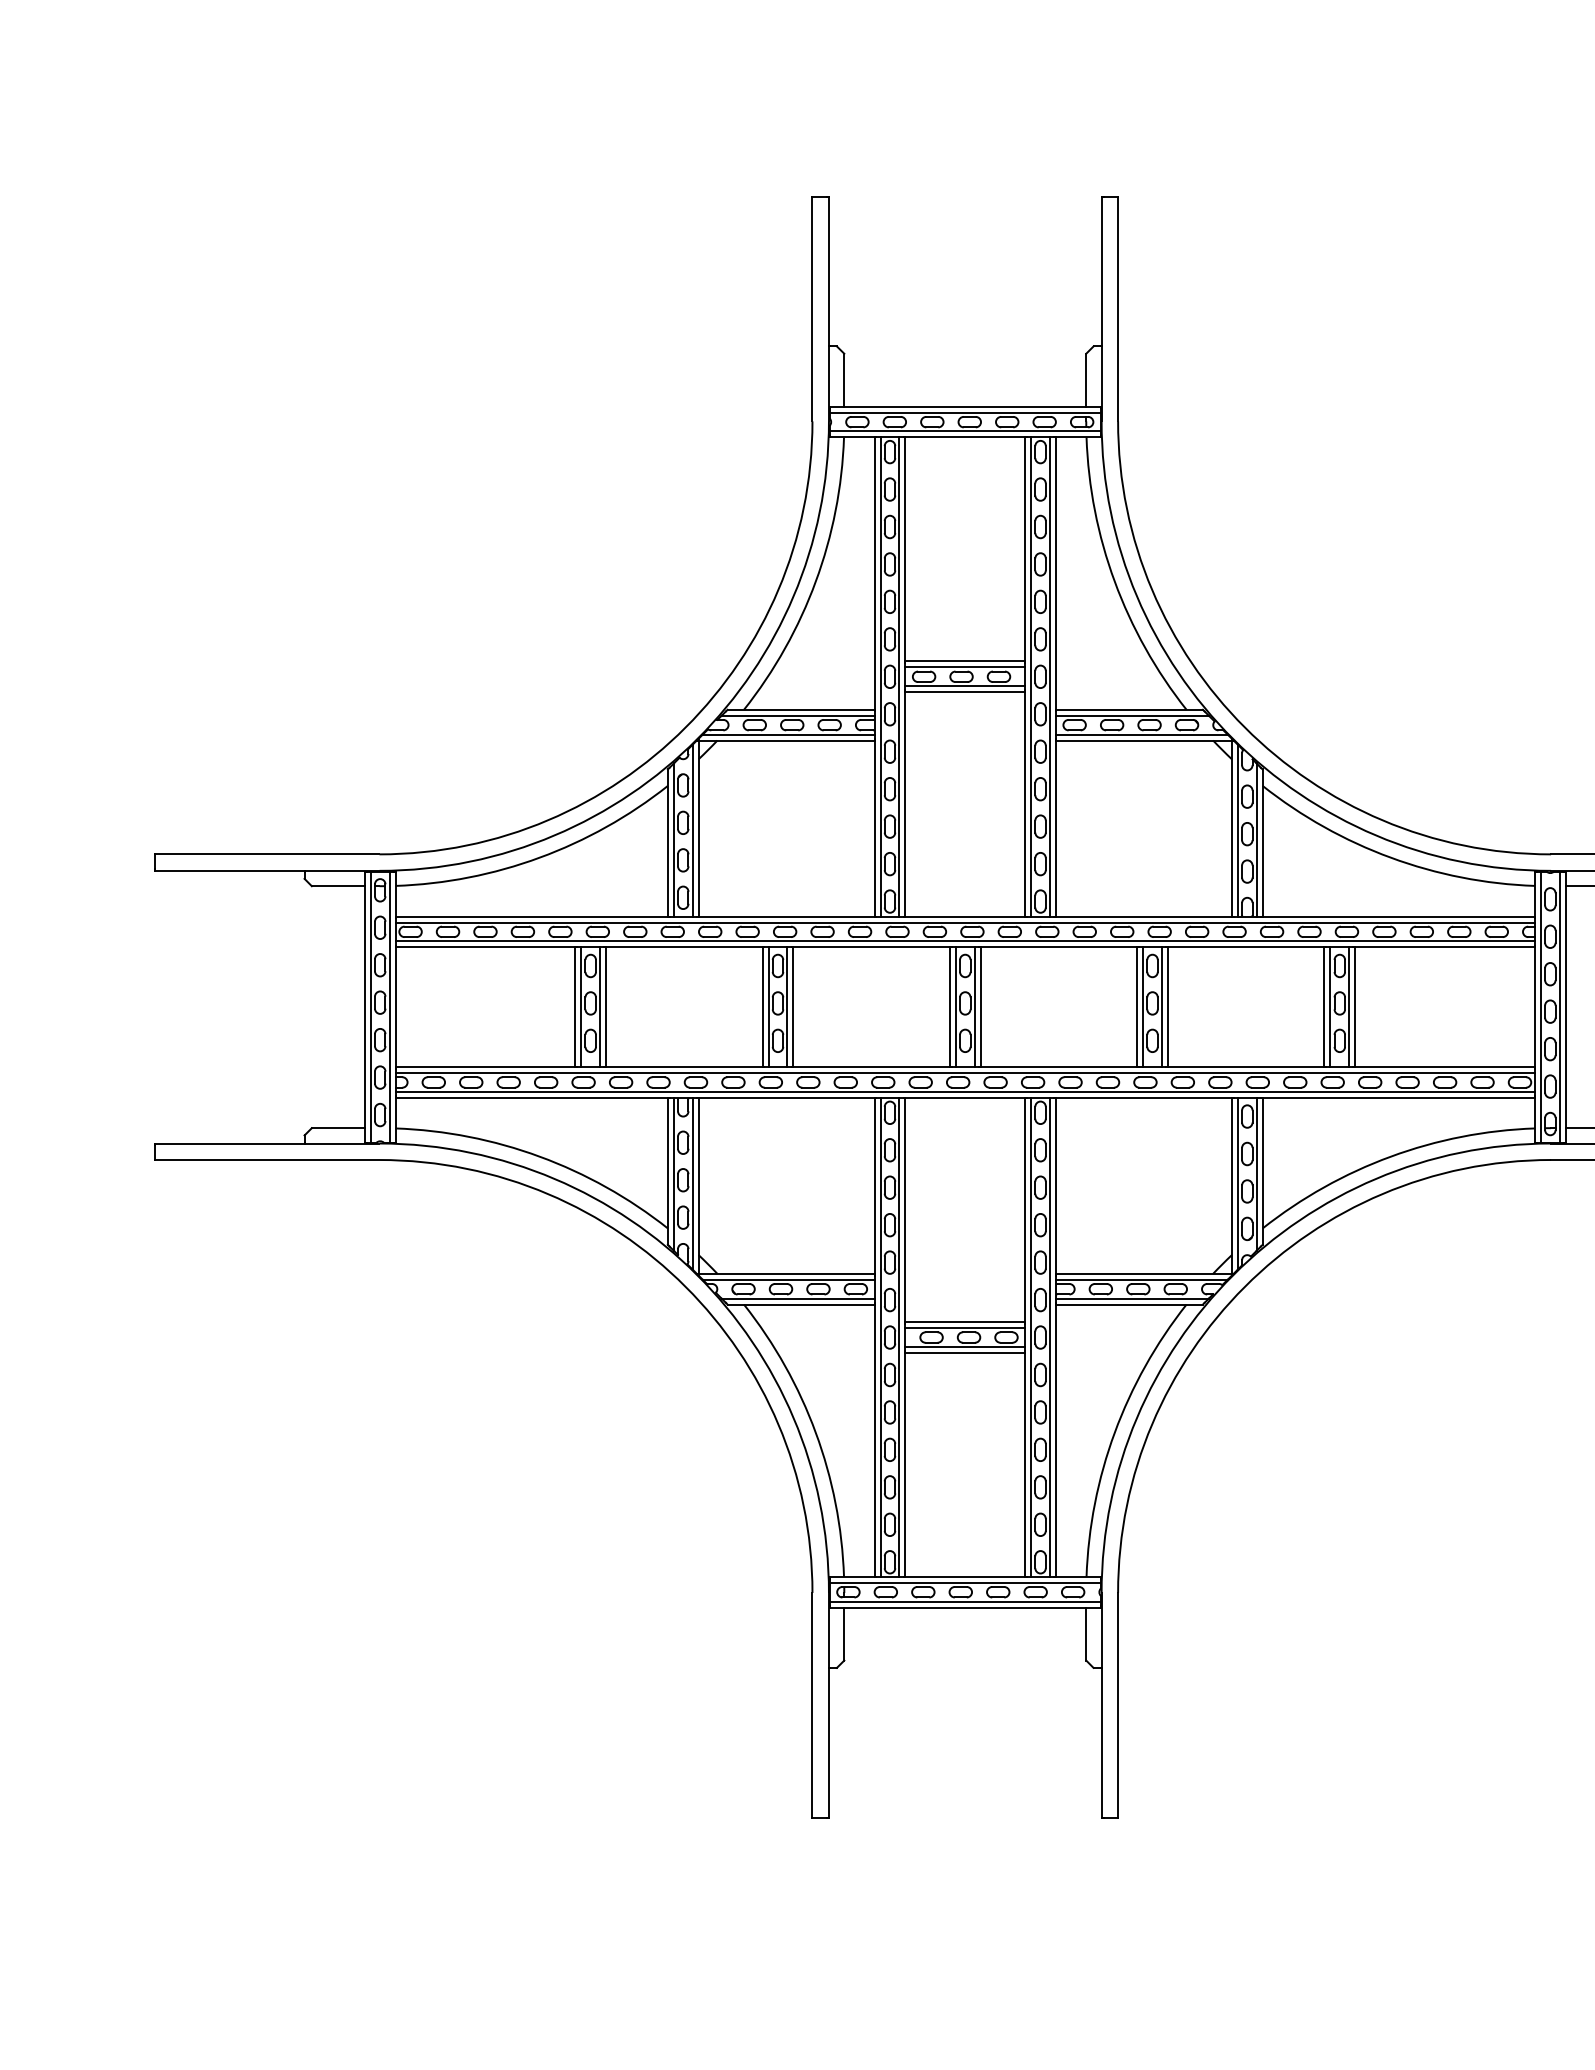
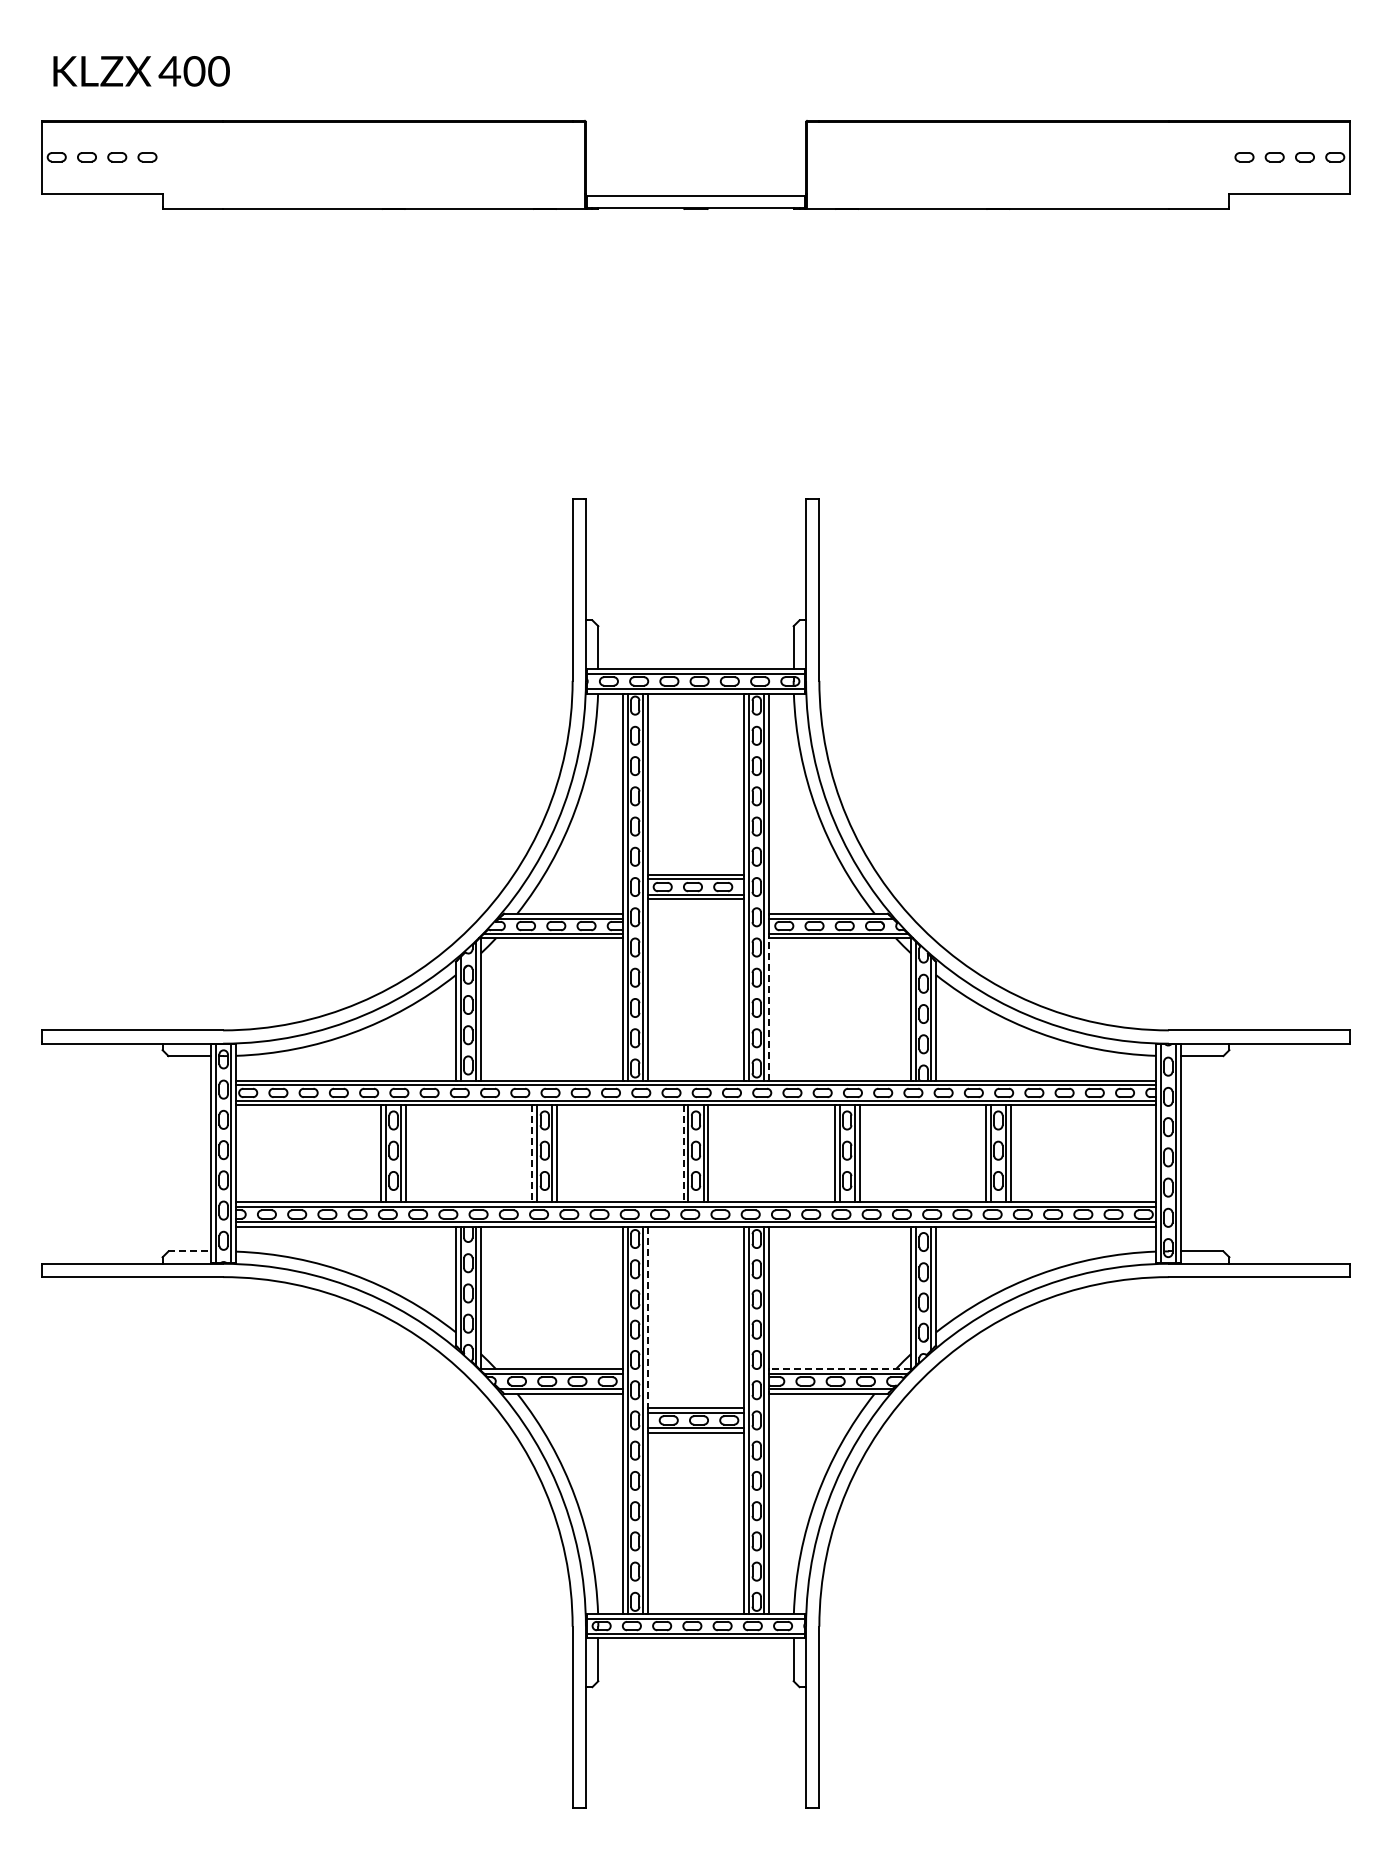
line: (1056, 828) -> (769, 1009), solid -> dashed
line: (762, 1008) -> (532, 1154), solid -> dashed
line: (949, 1008) -> (683, 1154), solid -> dashed
line: (339, 1128) -> (190, 1251), solid -> dashed
line: (905, 1210) -> (647, 1317), solid -> dashed
line: (1143, 1274) -> (839, 1369), solid -> dashed

